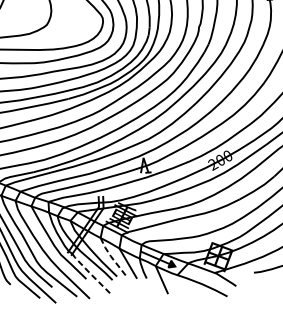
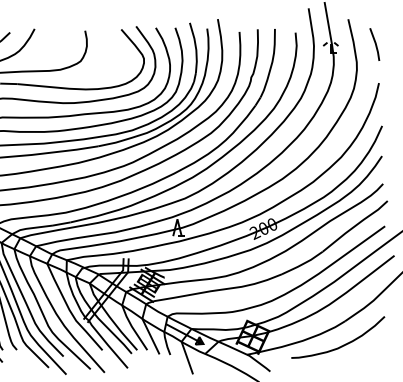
line: (111, 256) -> (132, 327), dashed -> solid
line: (90, 273) -> (107, 344), dashed -> solid

